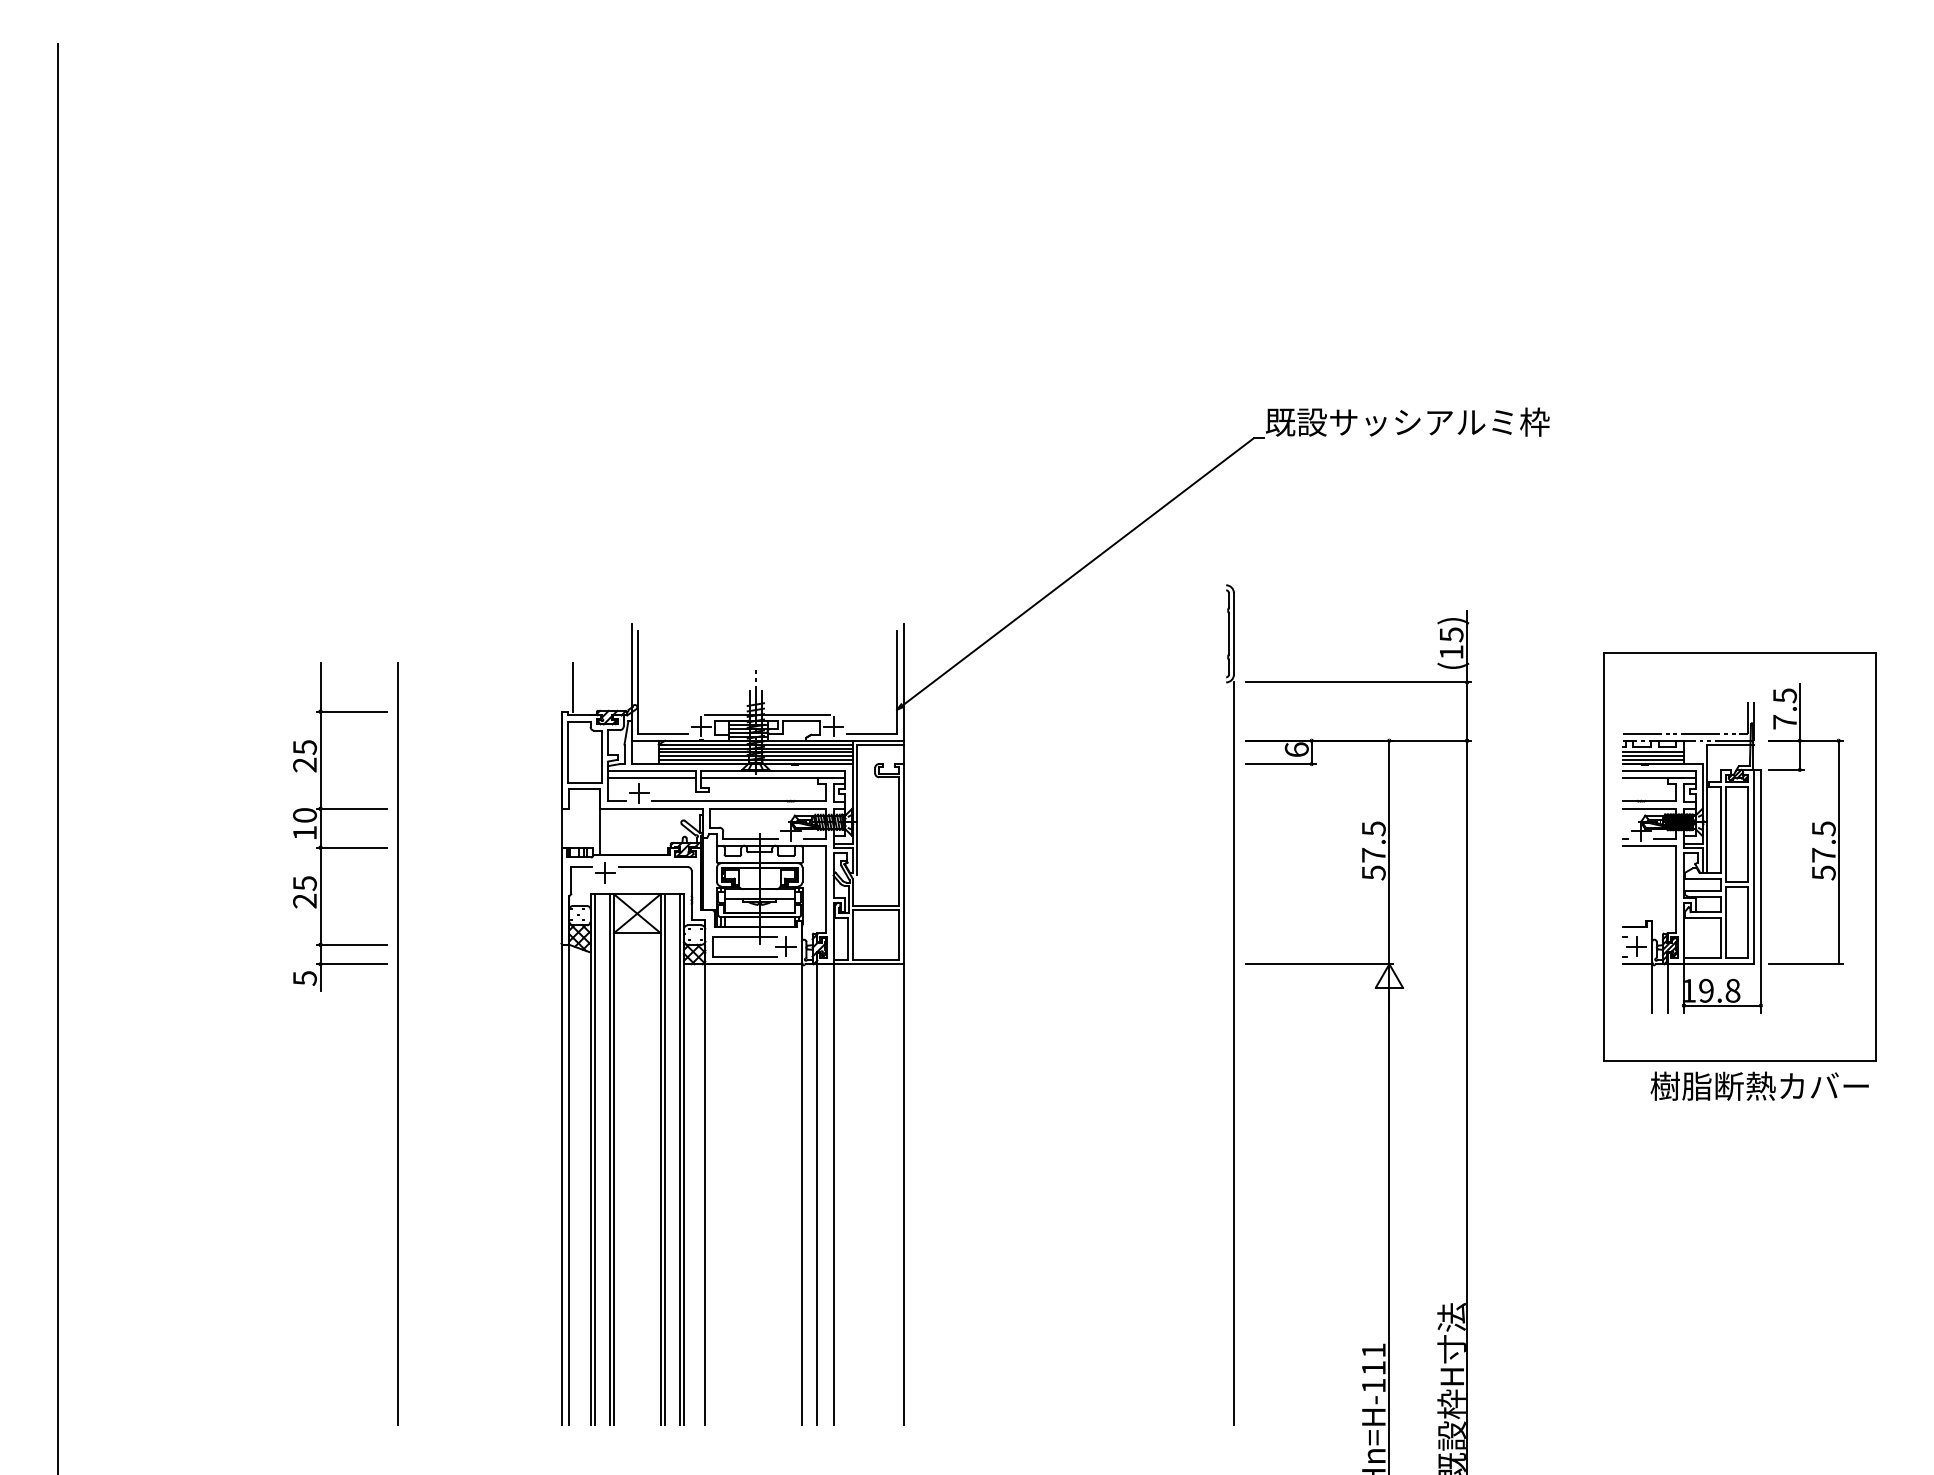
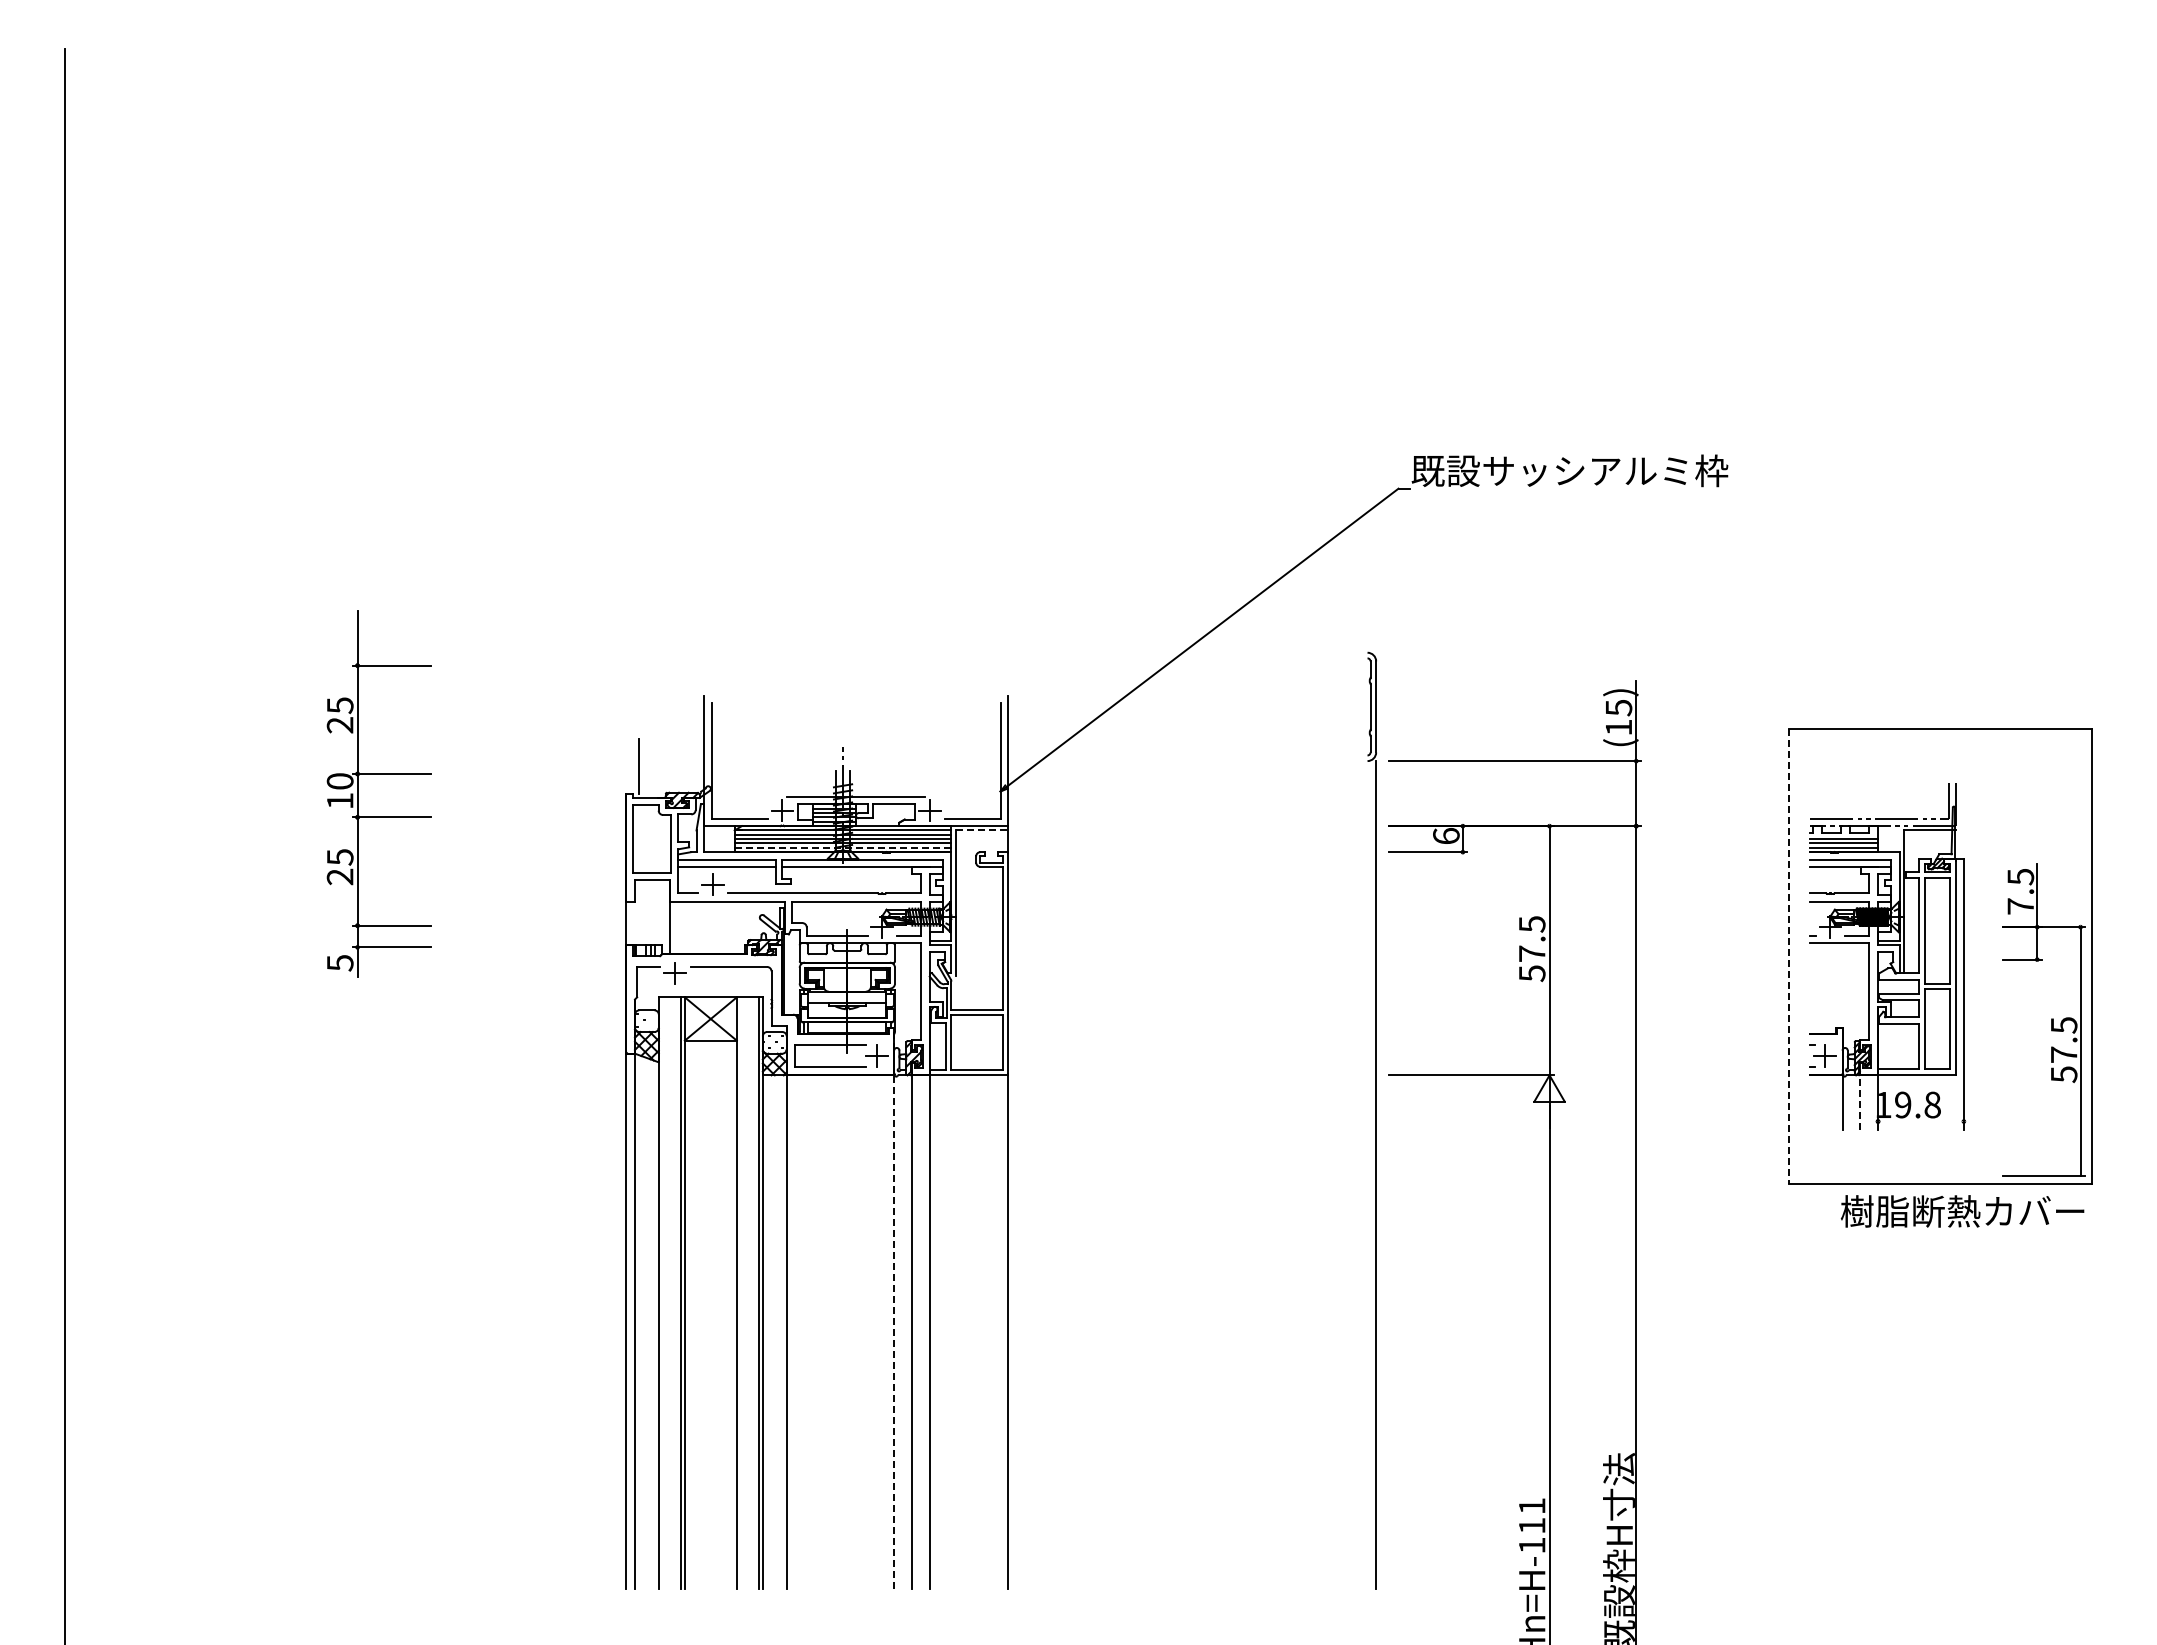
line: (880, 744) -> (982, 830), solid -> dashed
line: (756, 759) -> (843, 847), solid -> dashed
part: (339, 809) -> (378, 774), moved
part: (1812, 823) -> (2051, 1019), moved
line: (1603, 857) -> (1788, 956), solid -> dashed
line: (1667, 987) -> (1859, 1101), solid -> dashed
line: (1722, 1005) -> (1920, 1121), removed
line: (398, 1043) -> (444, 1163), removed
line: (594, 1158) -> (663, 1292), removed
line: (664, 1158) -> (741, 1292), removed
line: (802, 1173) -> (894, 1308), solid -> dashed

